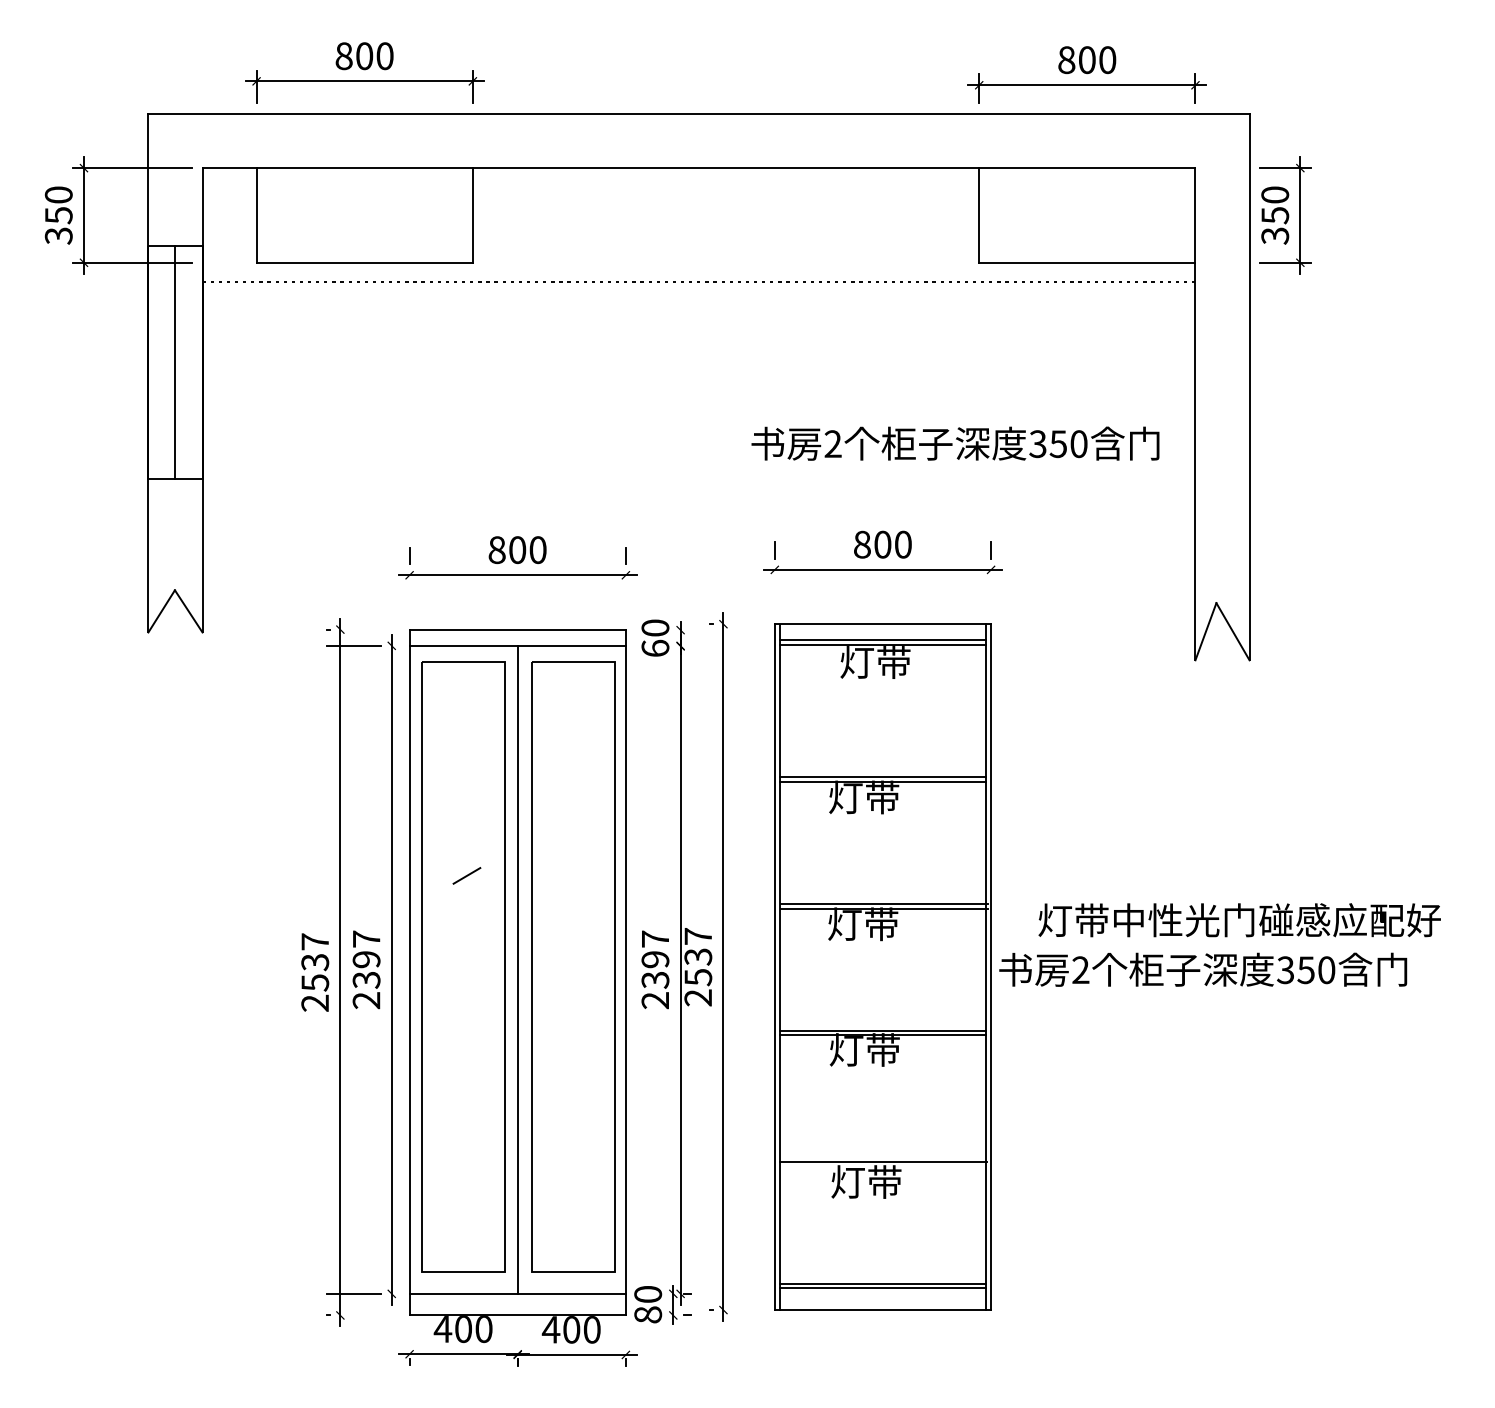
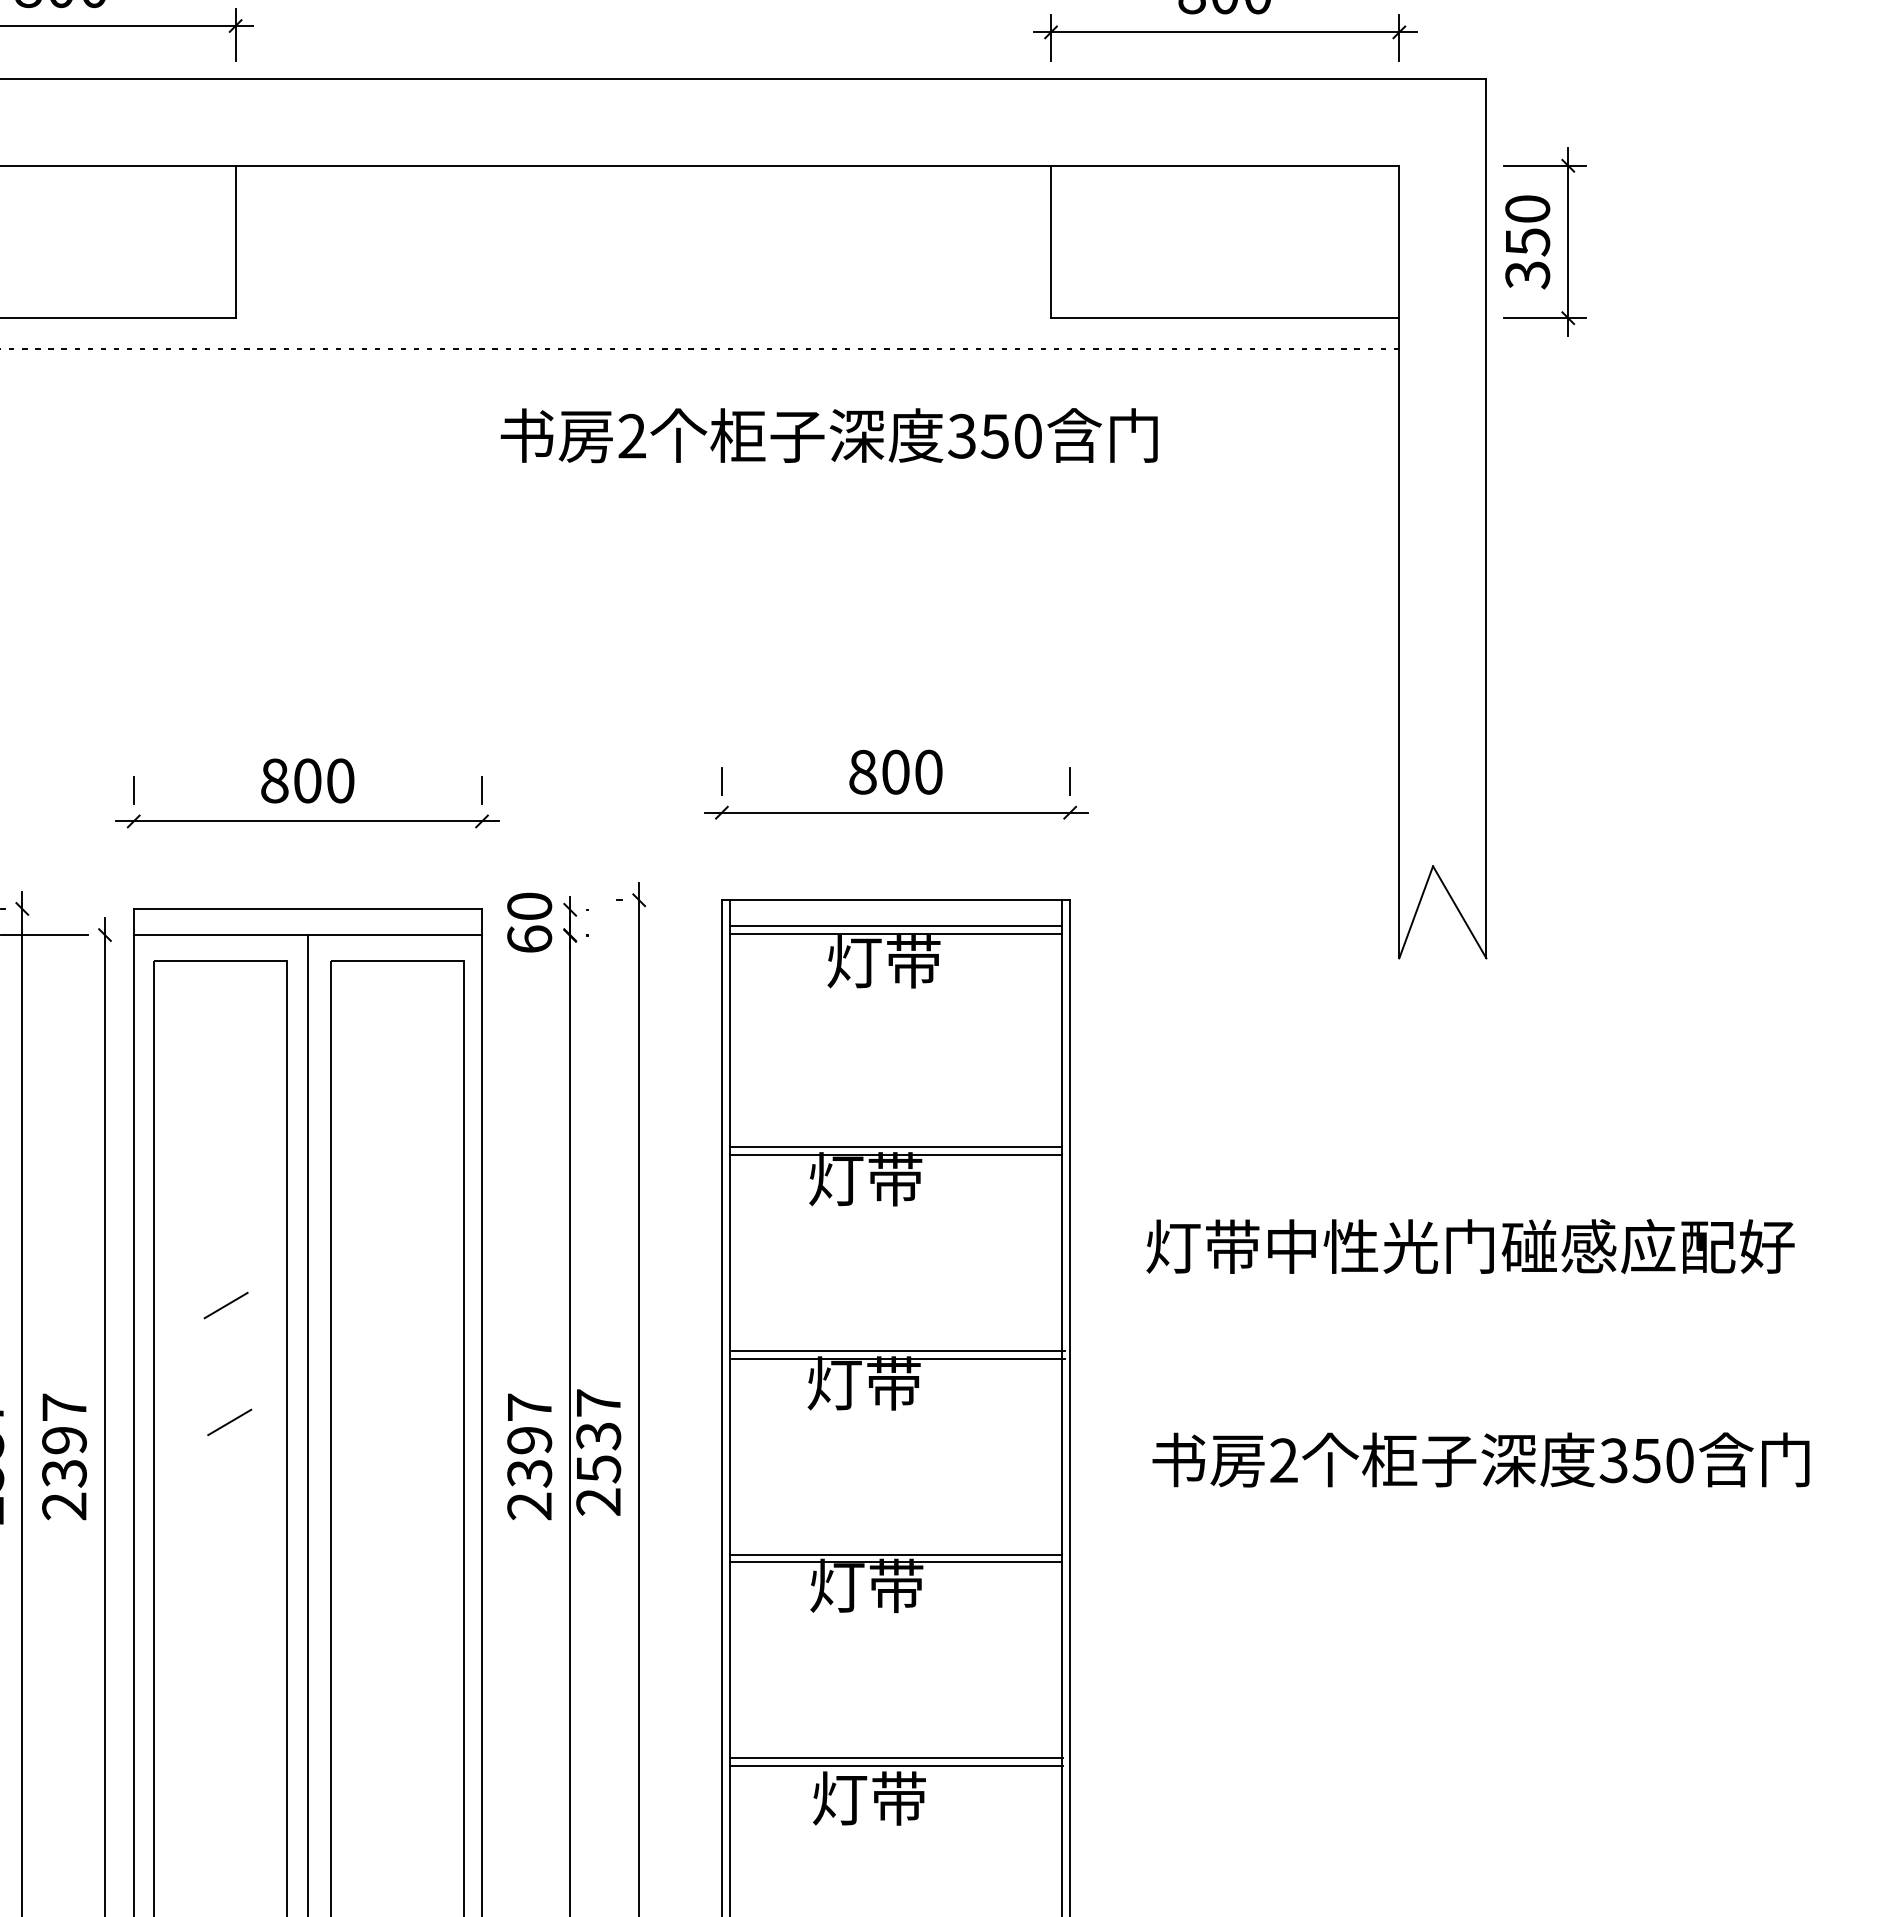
text: (955, 443) -> (829, 435), moved
text: (1239, 920) -> (1470, 1246), moved
line: (468, 948) -> (228, 1422), added
text: (1203, 969) -> (1481, 1459), moved
line: (883, 1157) -> (896, 1759), added

